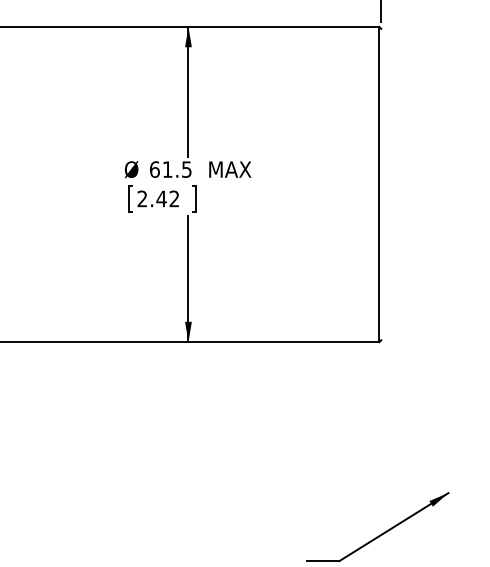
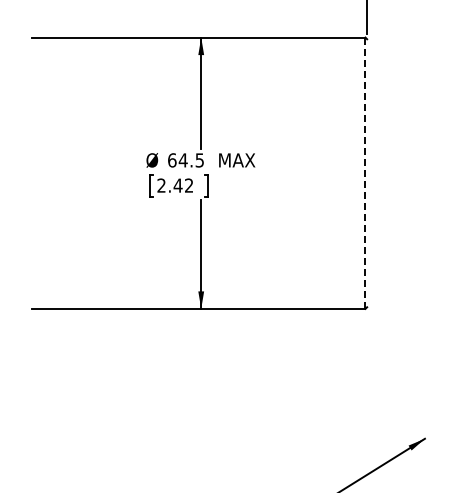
text: (166, 169) -> (182, 160), 61.5 -> 64.5
line: (379, 184) -> (365, 173), solid -> dashed

